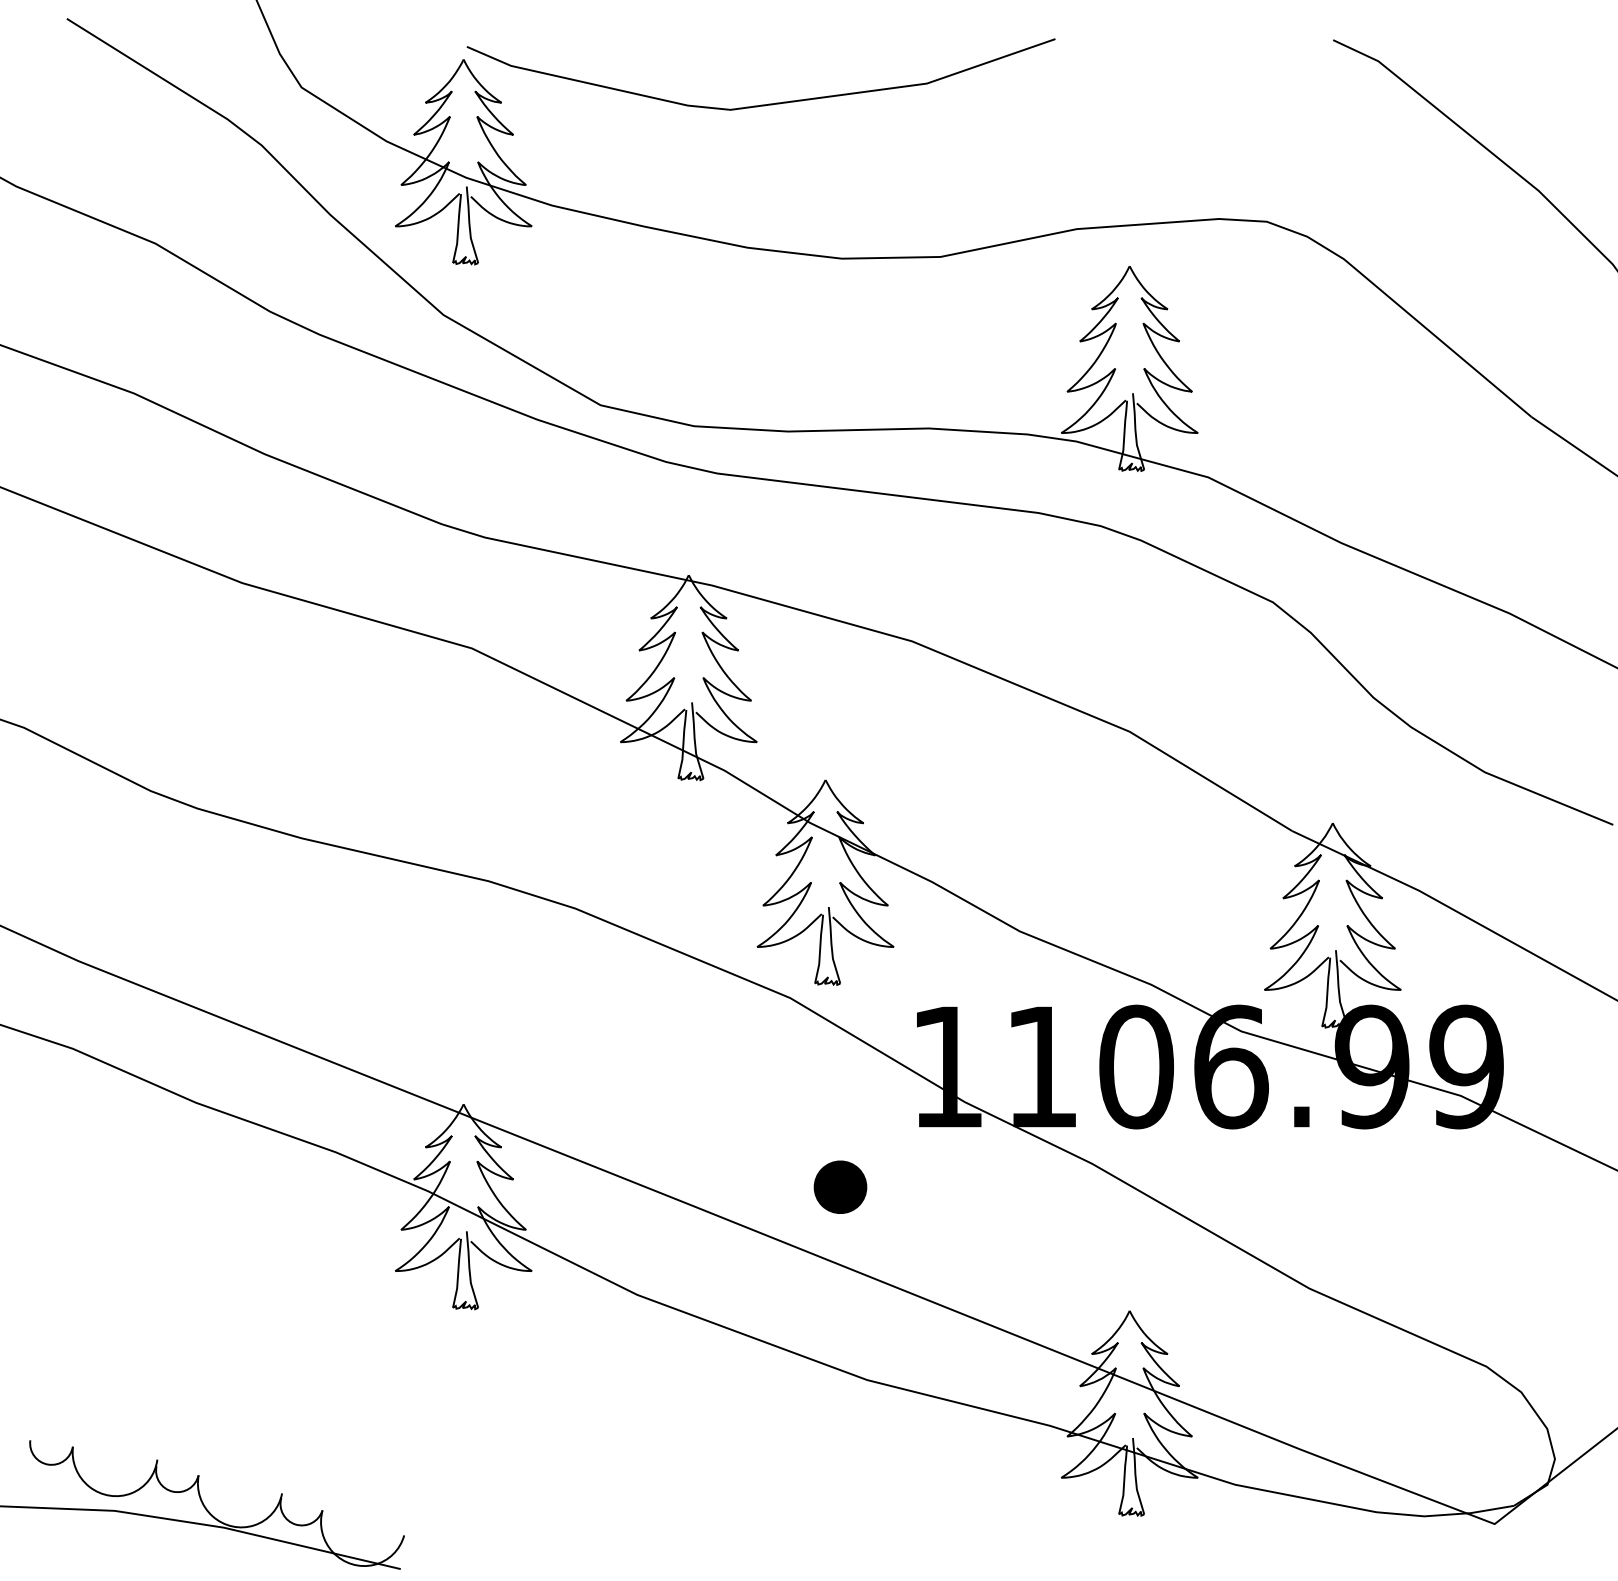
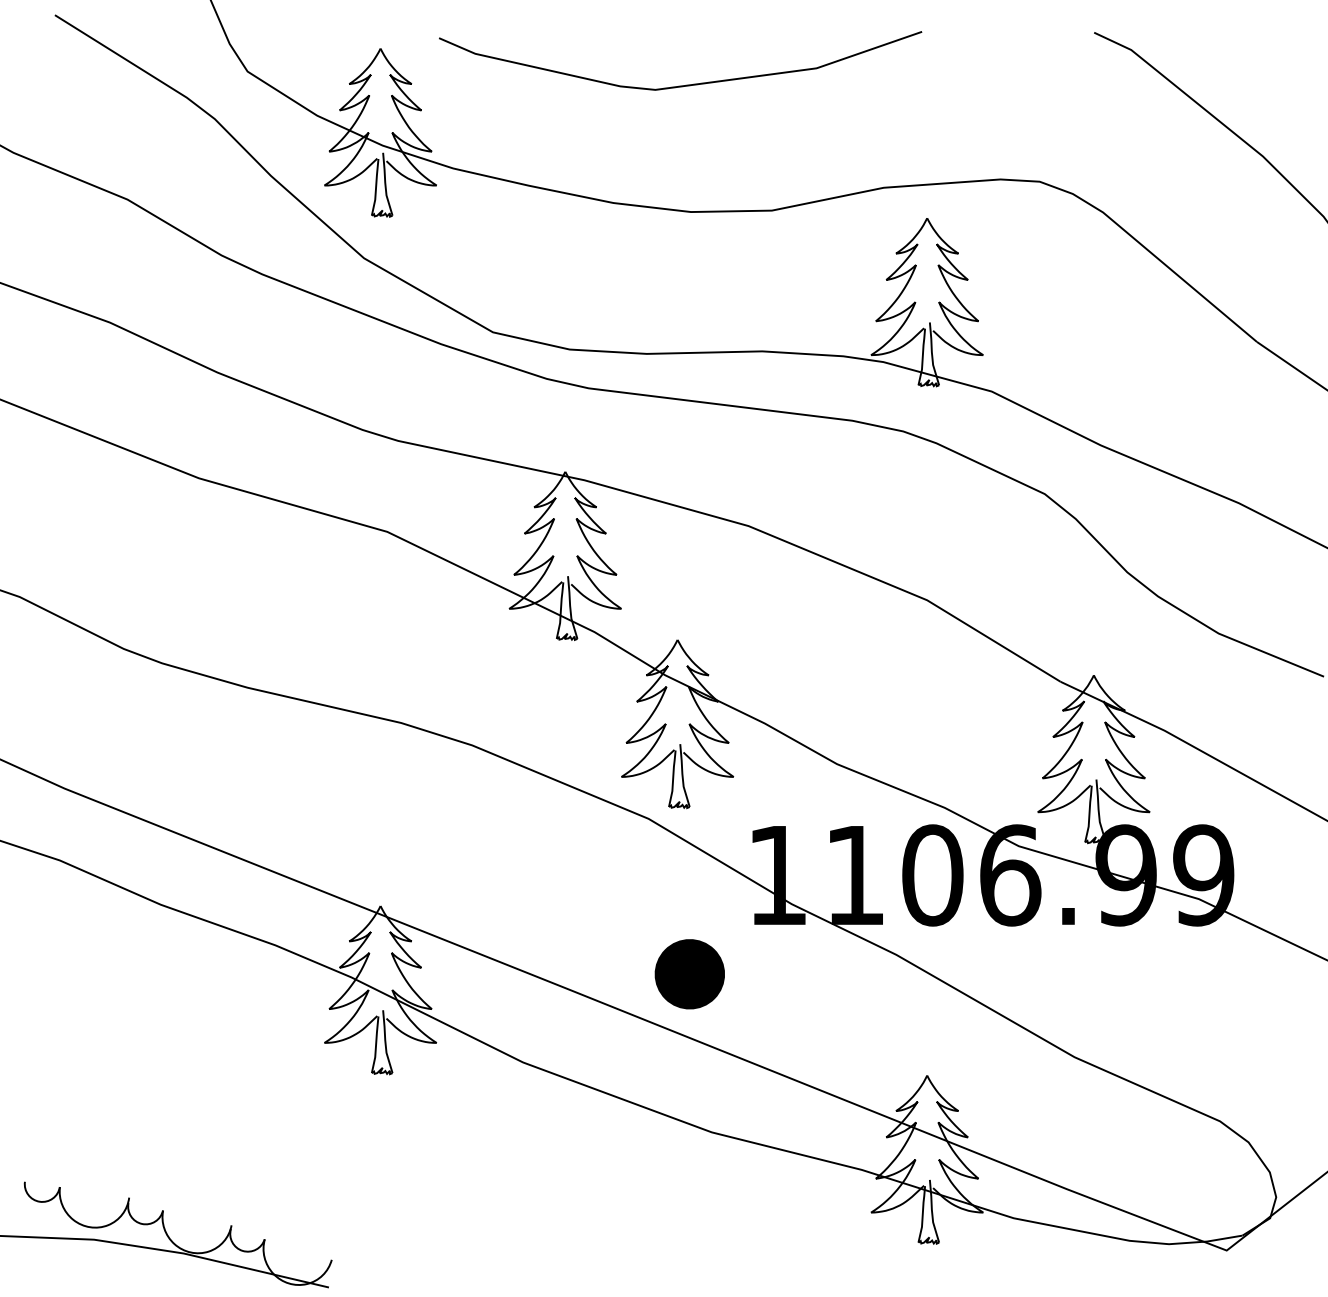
curve: (761, 104) -> (680, 85), moved
part: (840, 1186) -> (689, 973), size x1.6

